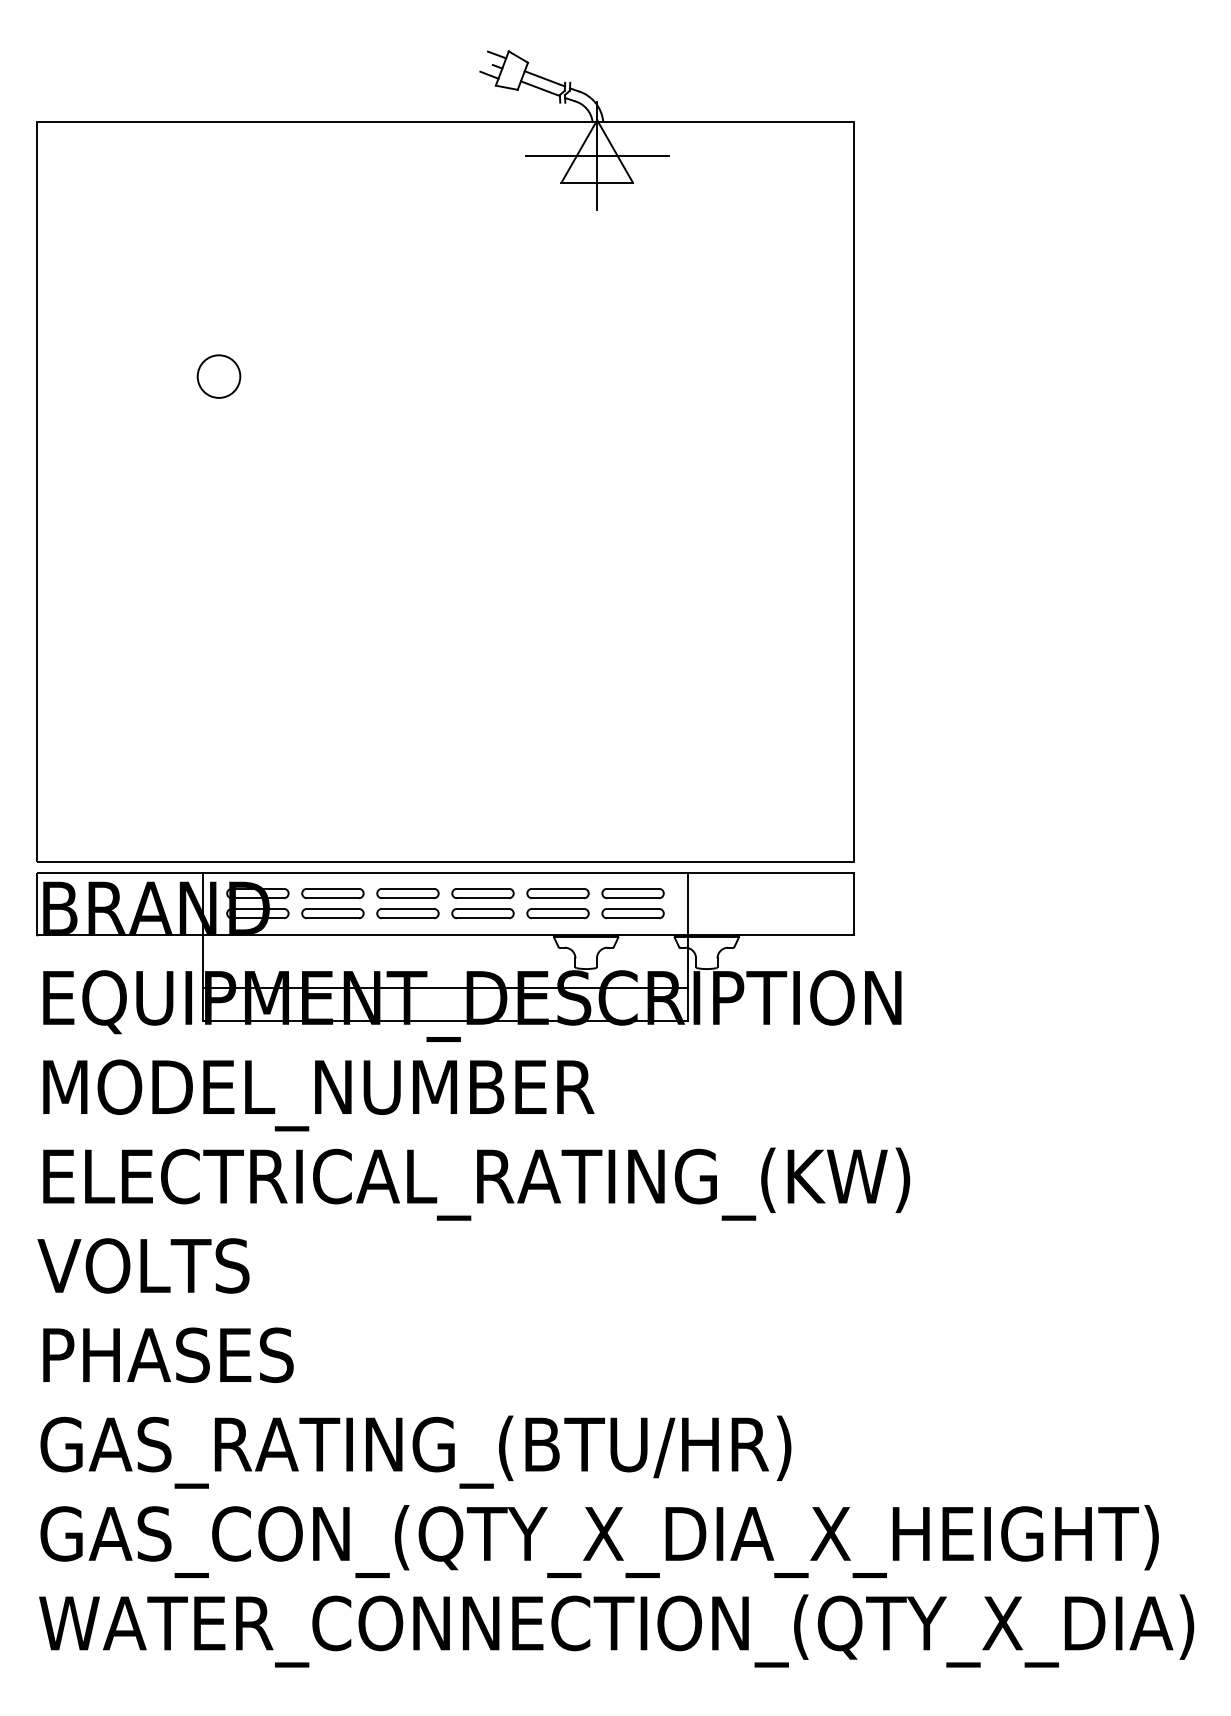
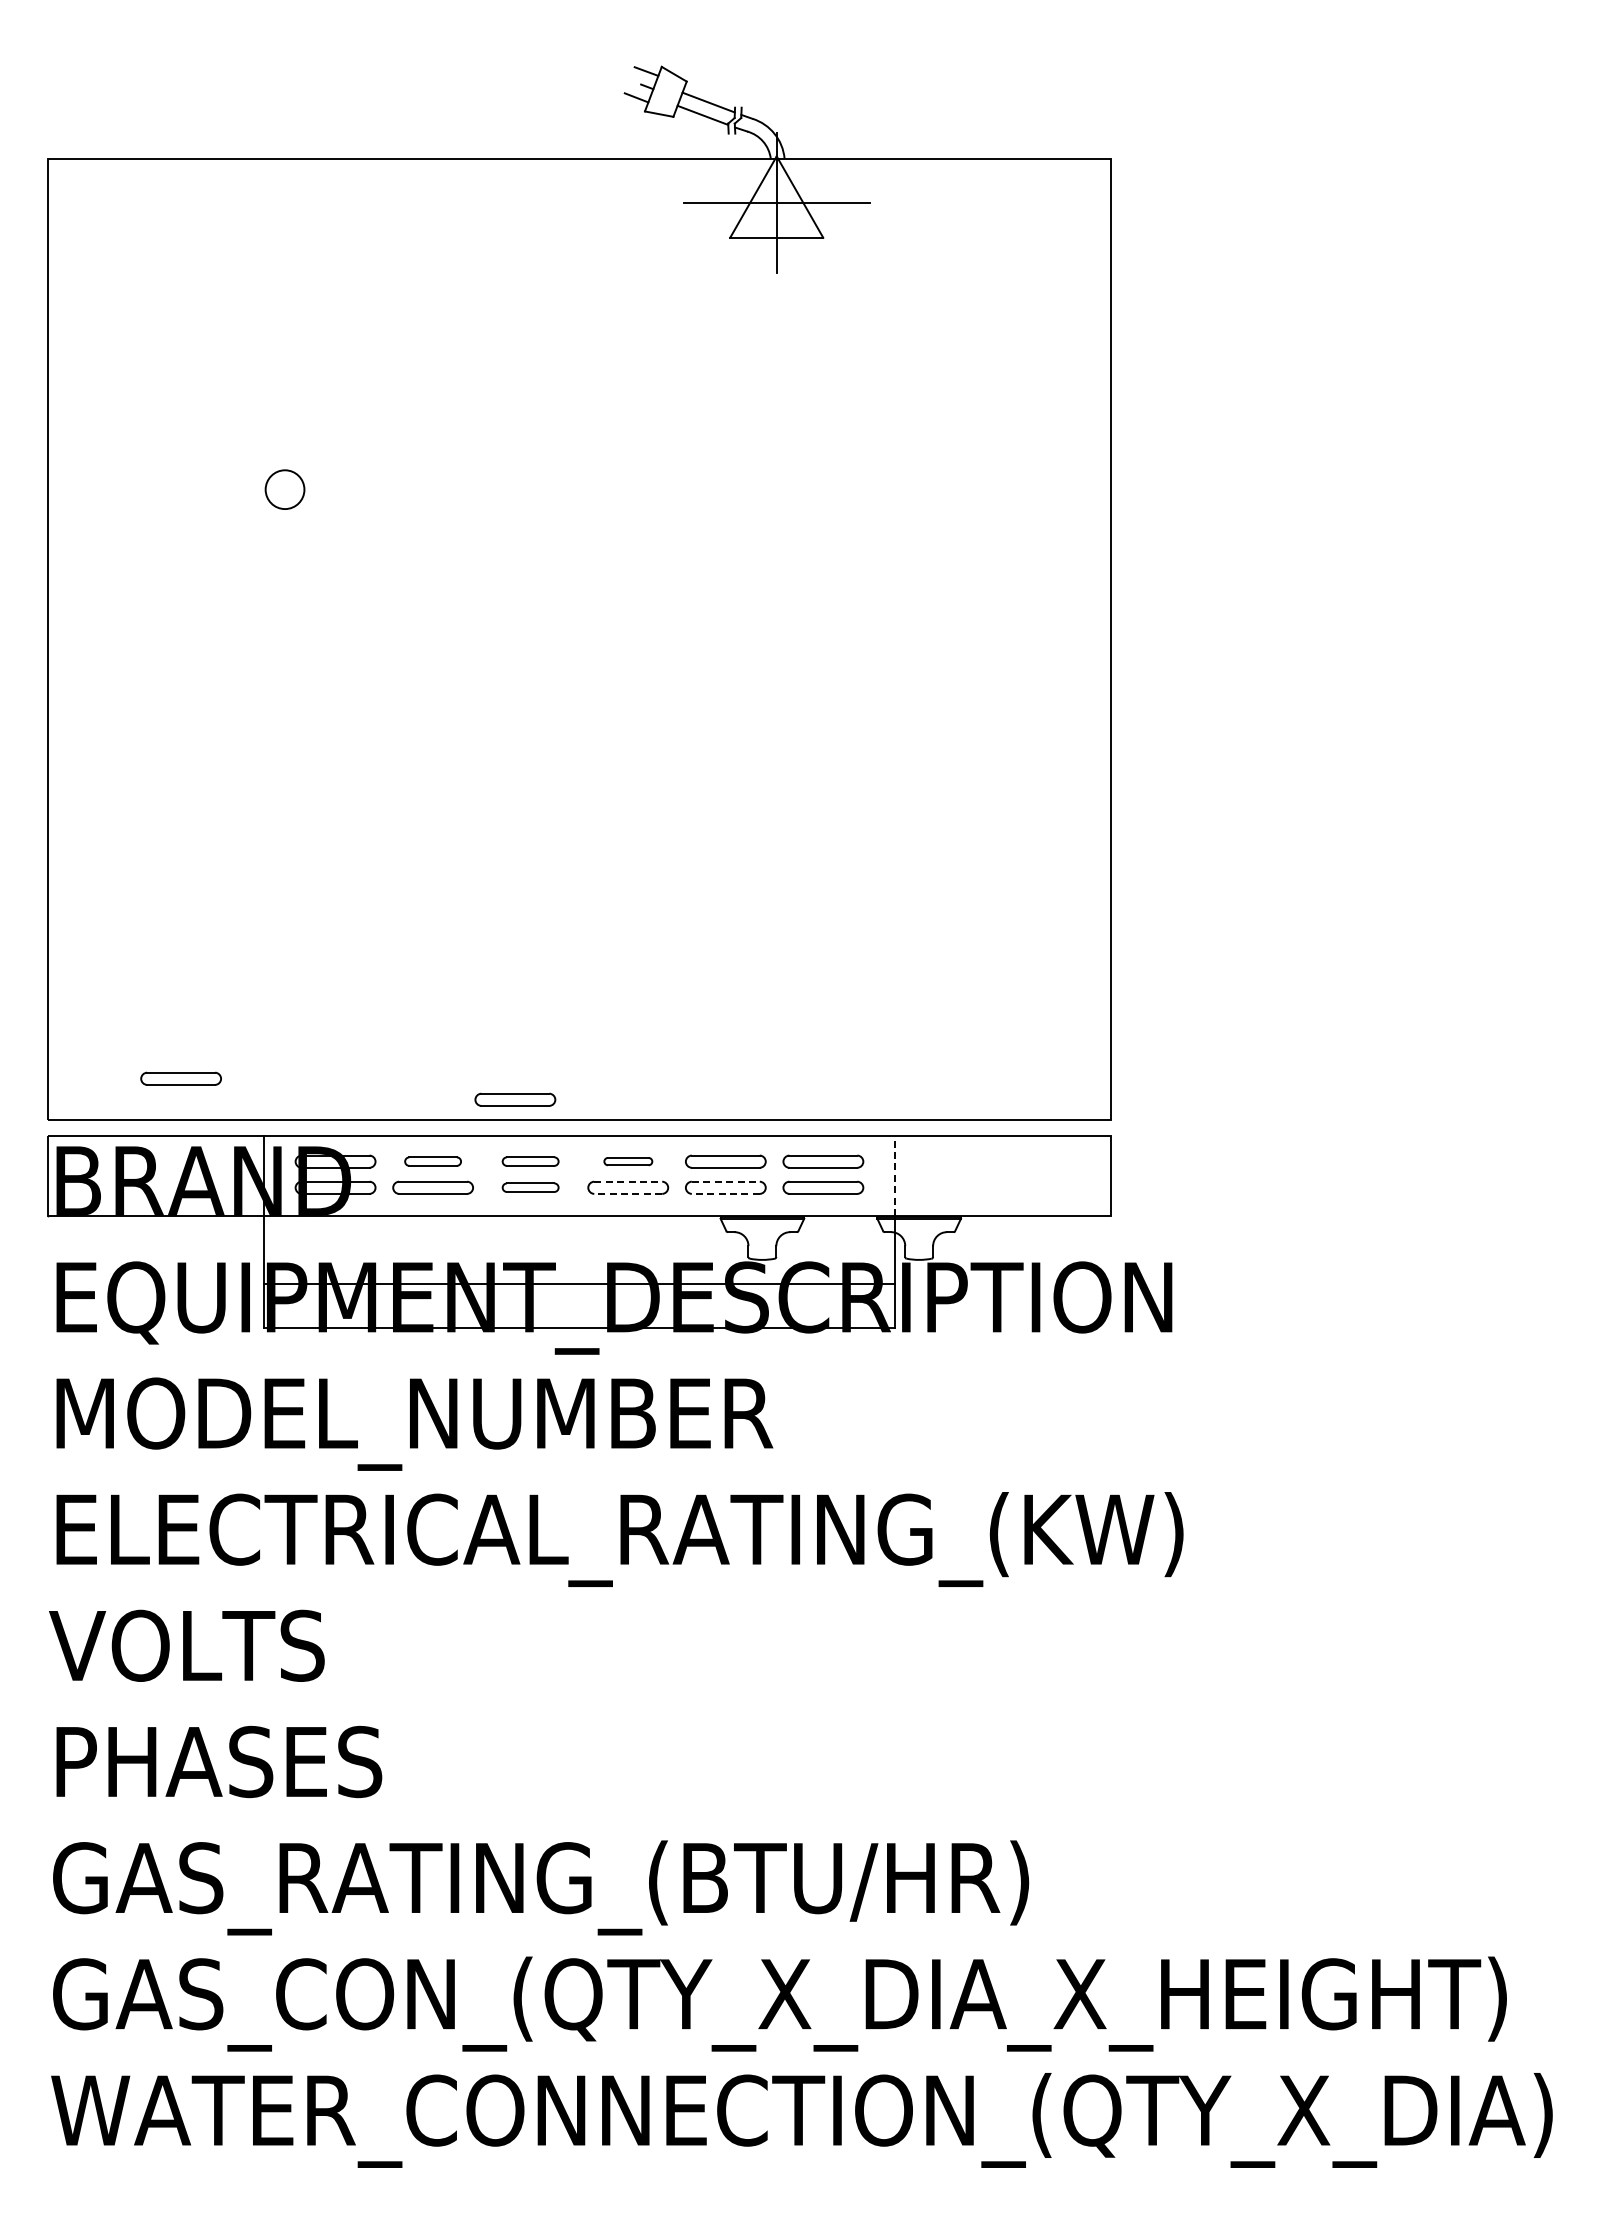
circle: (218, 376) -> (284, 489), size x0.7
part: (138, 829) -> (180, 1078), added
part: (396, 845) -> (515, 1099), added
part: (332, 893) -> (432, 1161), size x0.7
part: (407, 893) -> (530, 1161), size x0.7
part: (483, 893) -> (628, 1161), size x0.6
line: (687, 904) -> (894, 1175), solid -> dashed
line: (483, 908) -> (628, 1181), solid -> dashed
line: (557, 908) -> (725, 1181), solid -> dashed
part: (407, 913) -> (530, 1187), size x0.7
line: (483, 917) -> (628, 1193), solid -> dashed
line: (557, 917) -> (725, 1193), solid -> dashed

